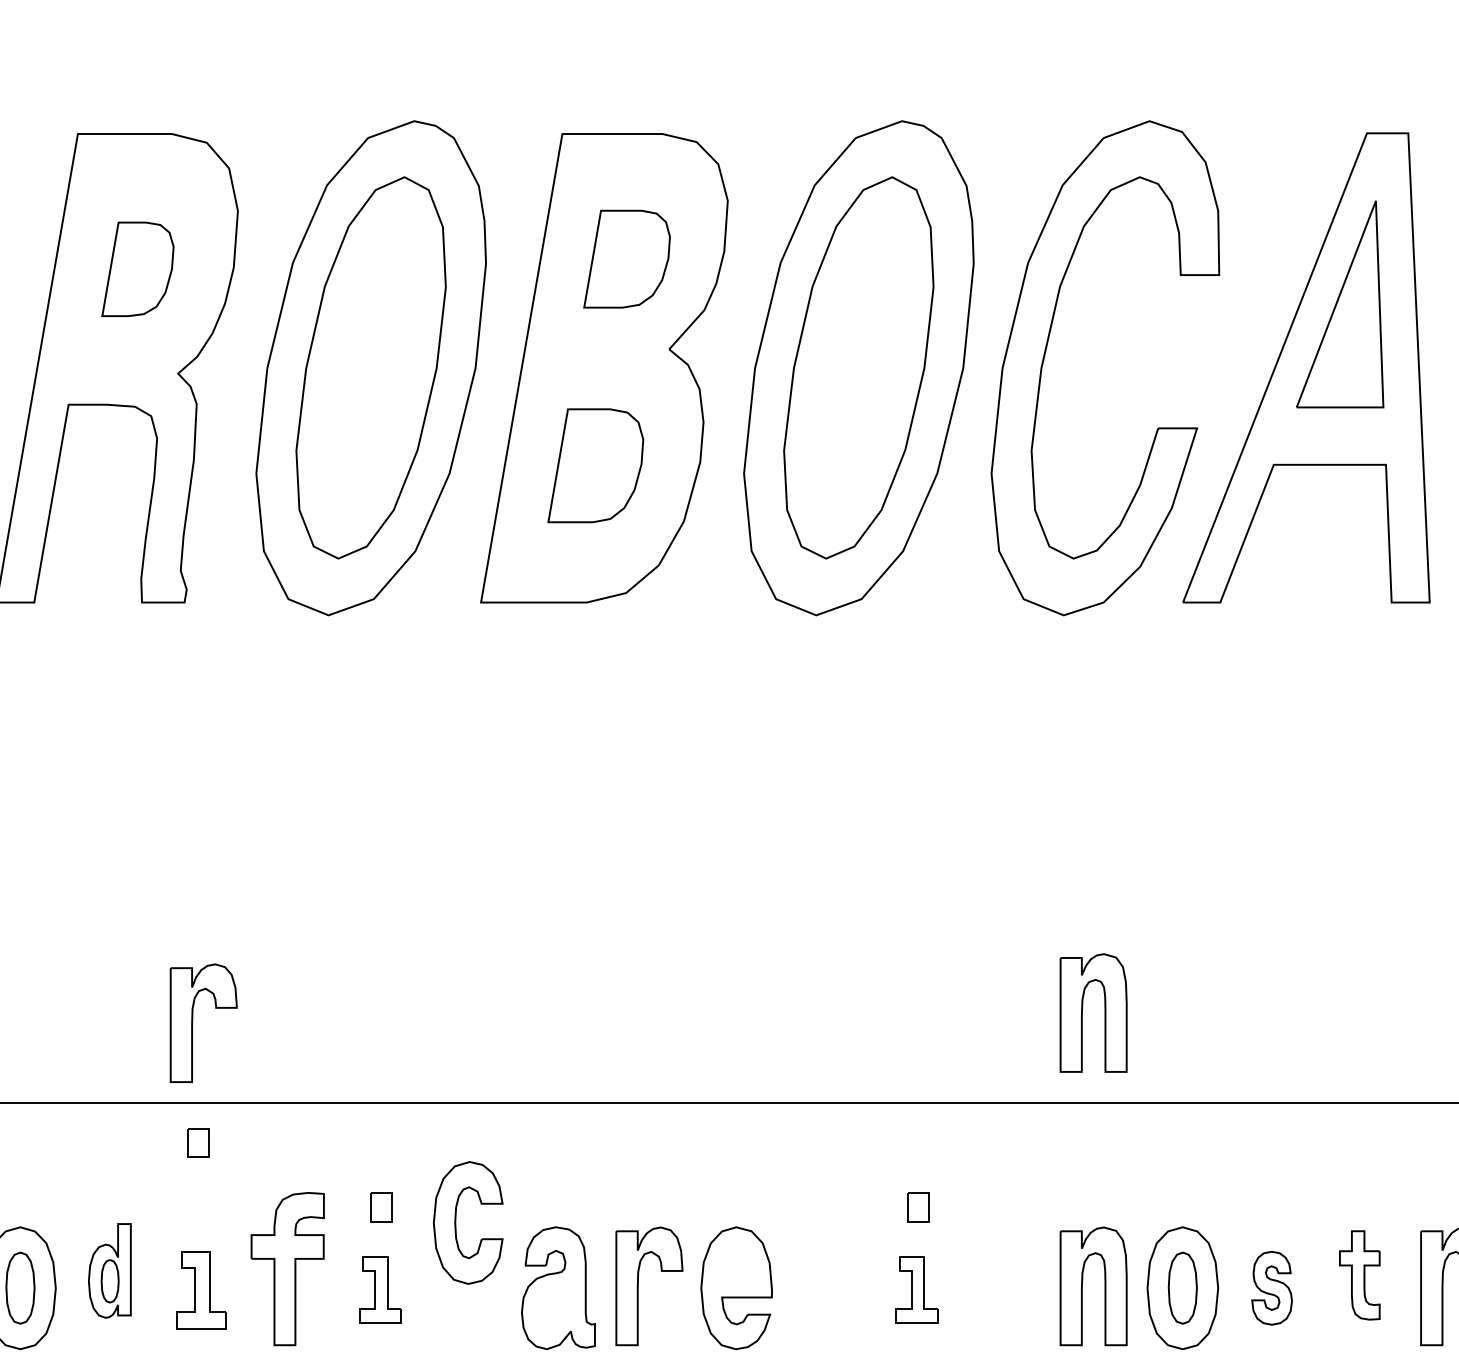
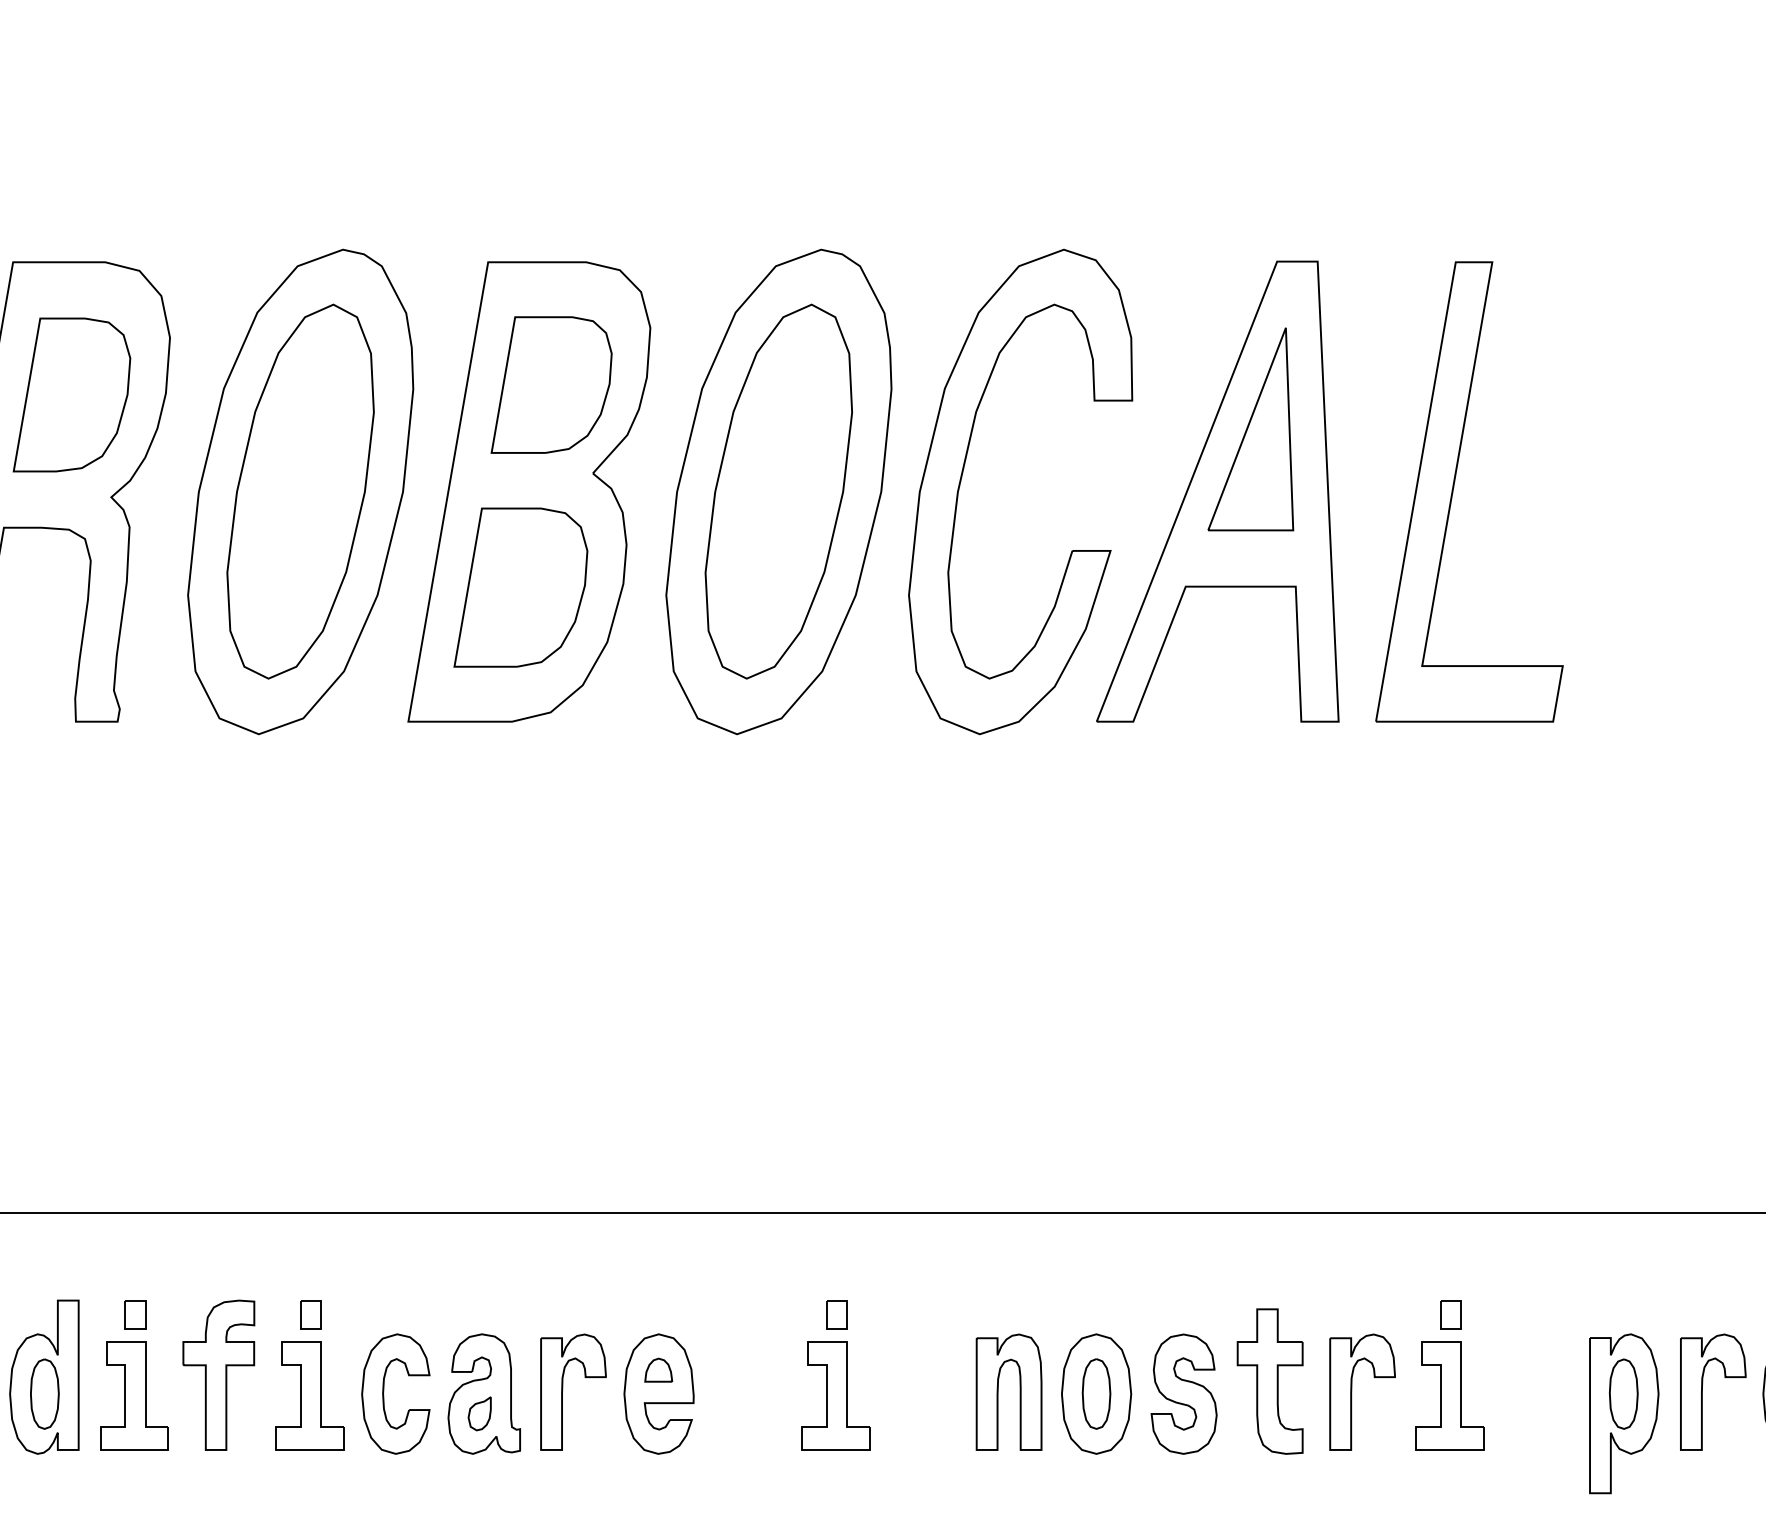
part: (626, 258) -> (551, 384), size x1.43
part: (137, 268) -> (71, 394), size x1.67
part: (595, 465) -> (520, 587), size x1.43
part: (1082, 1012) -> (998, 1123), removed
part: (193, 1020) -> (126, 1131), removed
part: (198, 1142) -> (135, 1314), moved
part: (456, 1220) -> (384, 1391), moved
part: (736, 1263) -> (658, 1369), added
part: (109, 1270) -> (44, 1376), size x1.67
part: (1359, 1275) -> (1269, 1381), size x1.67
part: (1271, 1287) -> (1183, 1393), size x1.67
part: (201, 1289) -> (134, 1395), size x1.43
part: (380, 1289) -> (309, 1395), size x1.67
part: (916, 1289) -> (835, 1395), size x1.67
part: (553, 1308) -> (479, 1413), added

